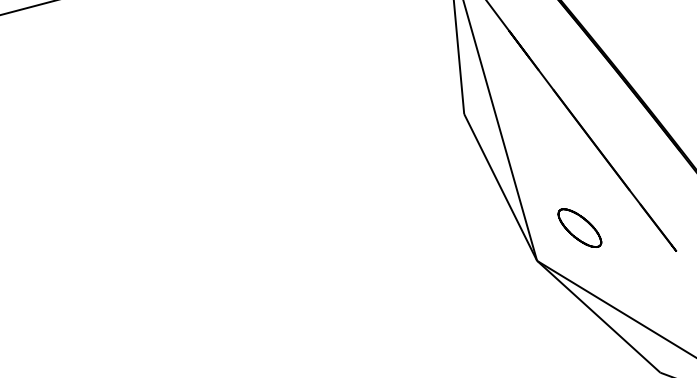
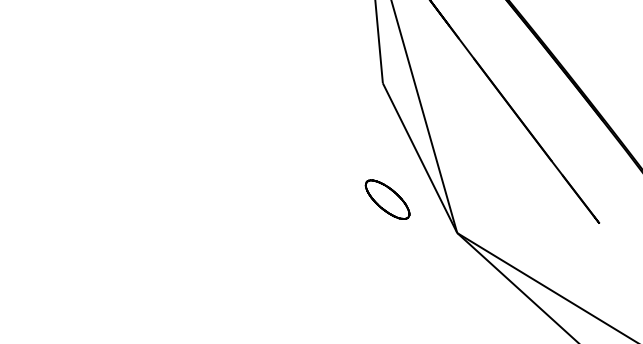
part: (579, 227) -> (387, 199), moved

